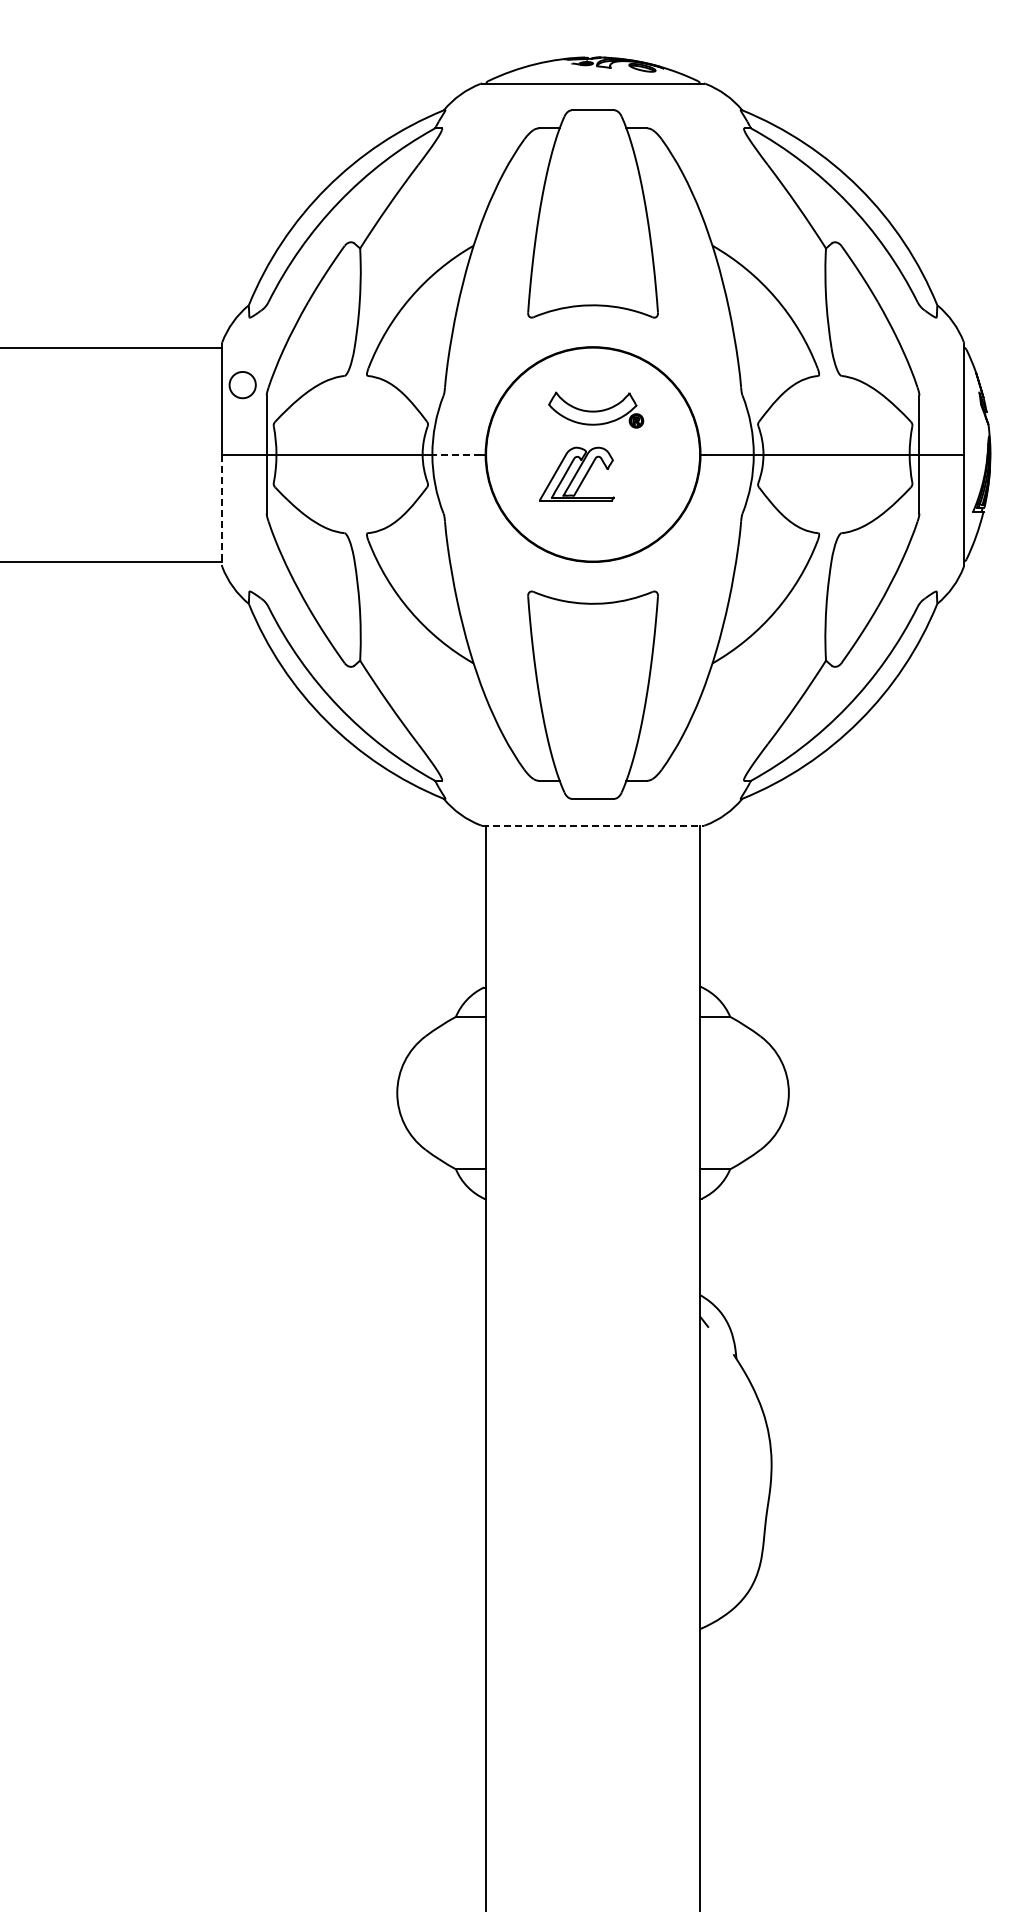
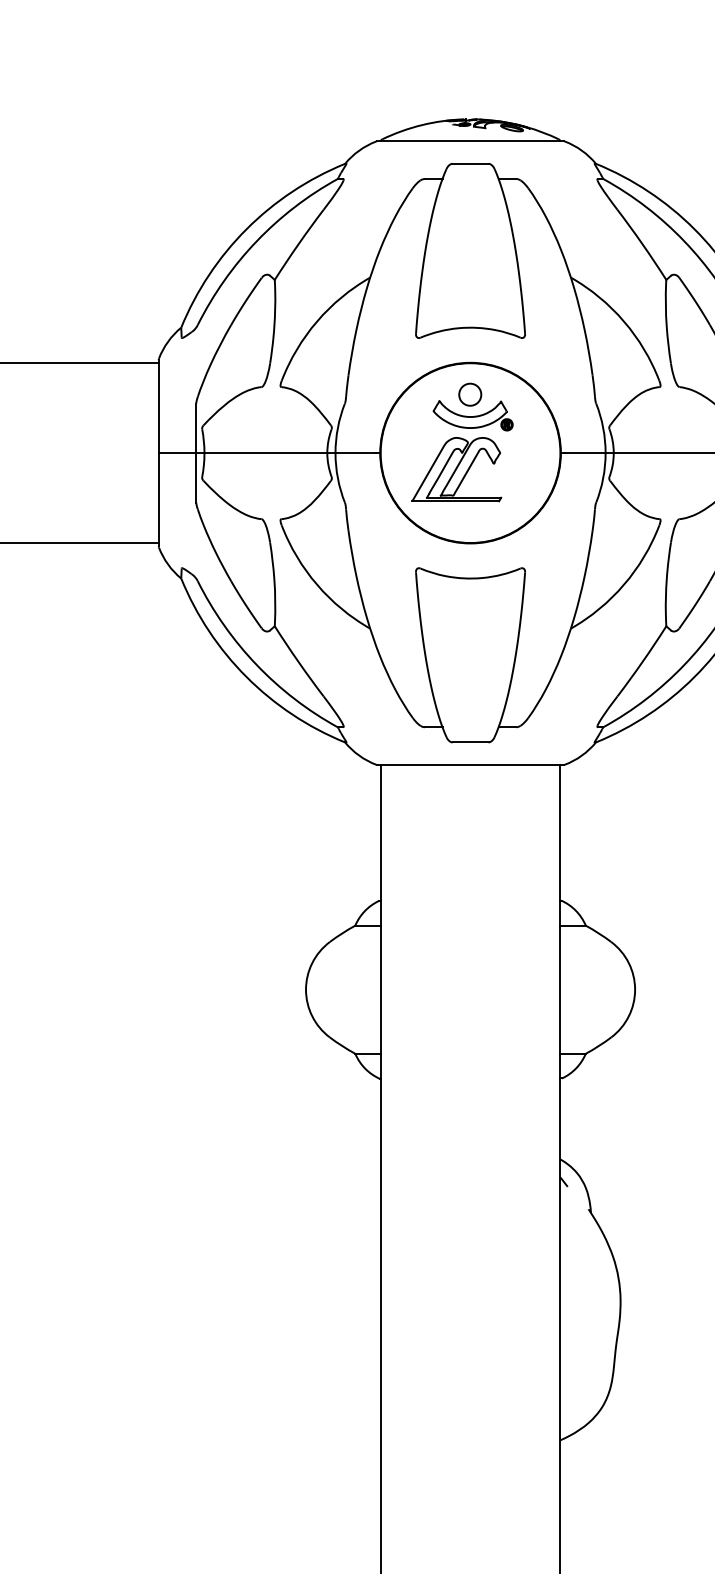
part: (242, 385) -> (470, 395), moved
line: (456, 454) -> (355, 453), dashed -> solid
part: (576, 473) -> (456, 469), size x1.43
line: (222, 510) -> (159, 500), dashed -> solid
line: (593, 825) -> (470, 764), dashed -> solid

